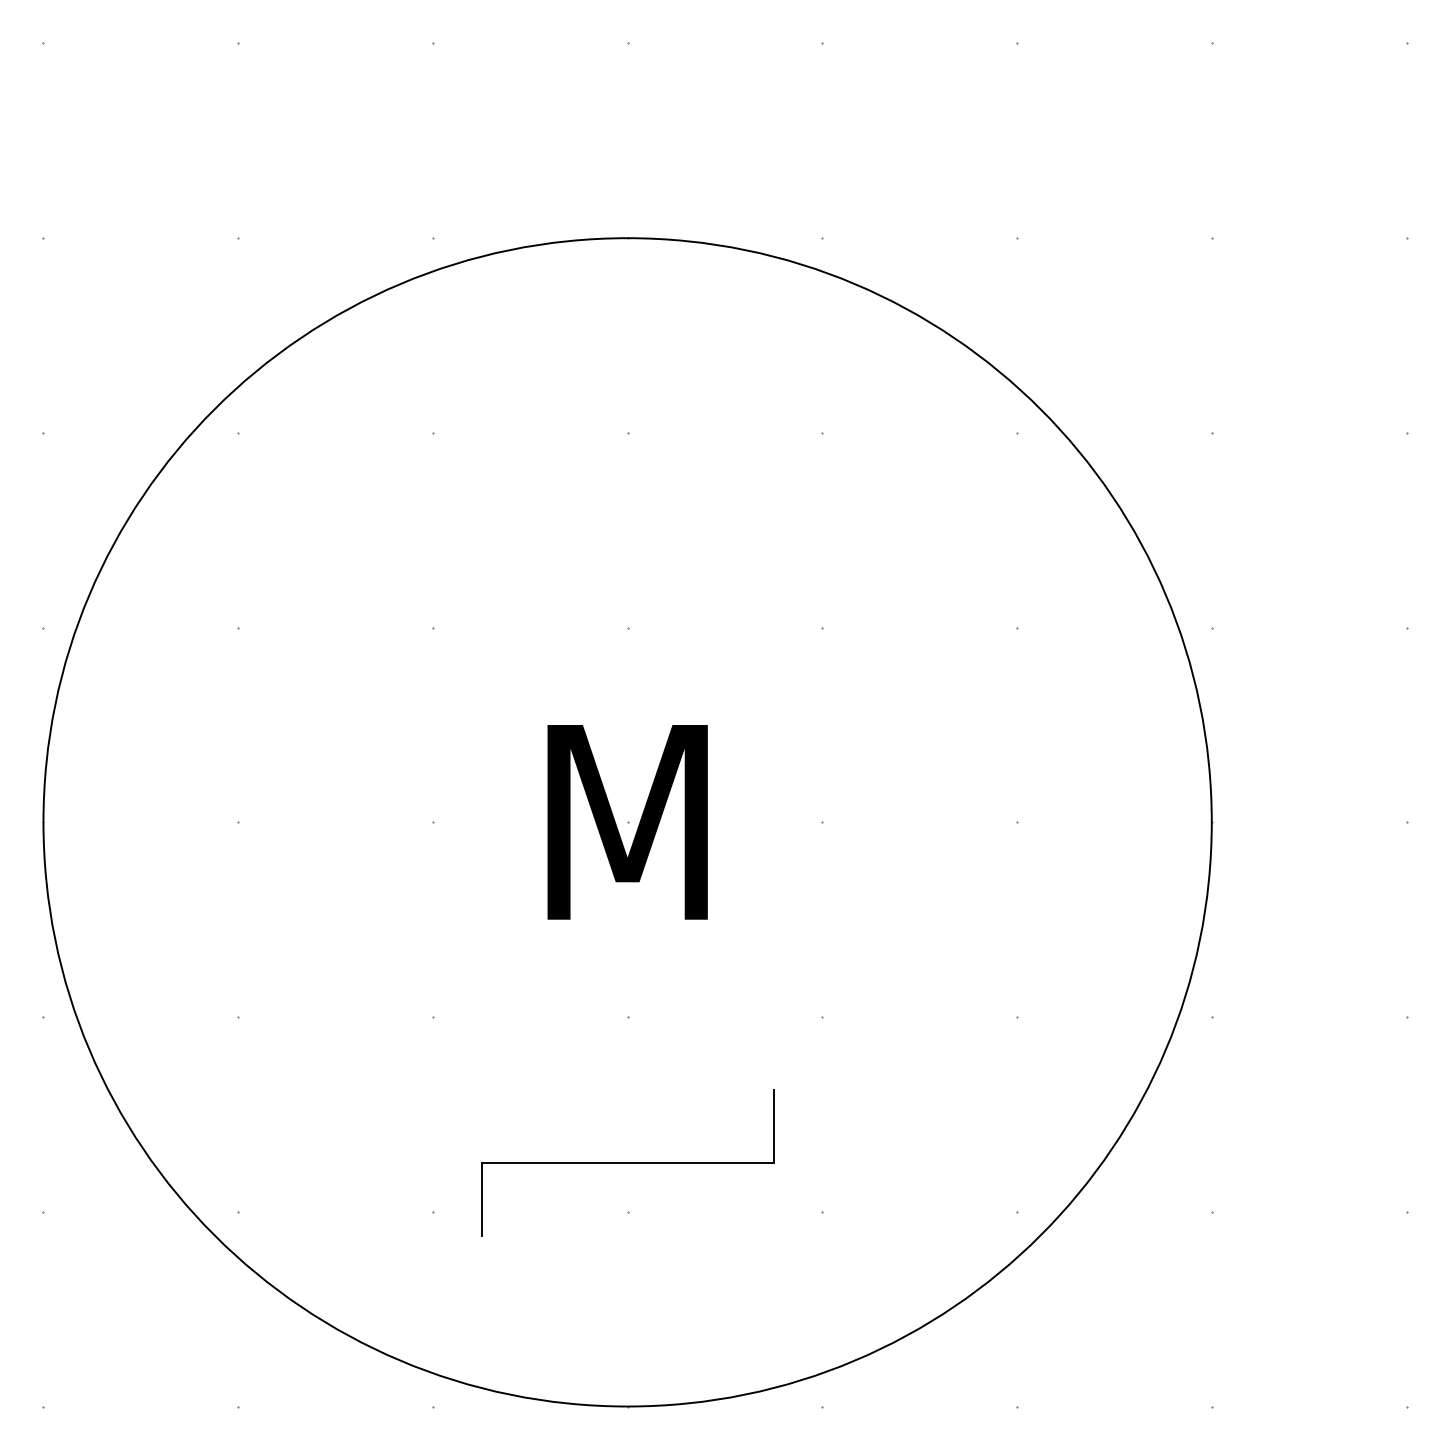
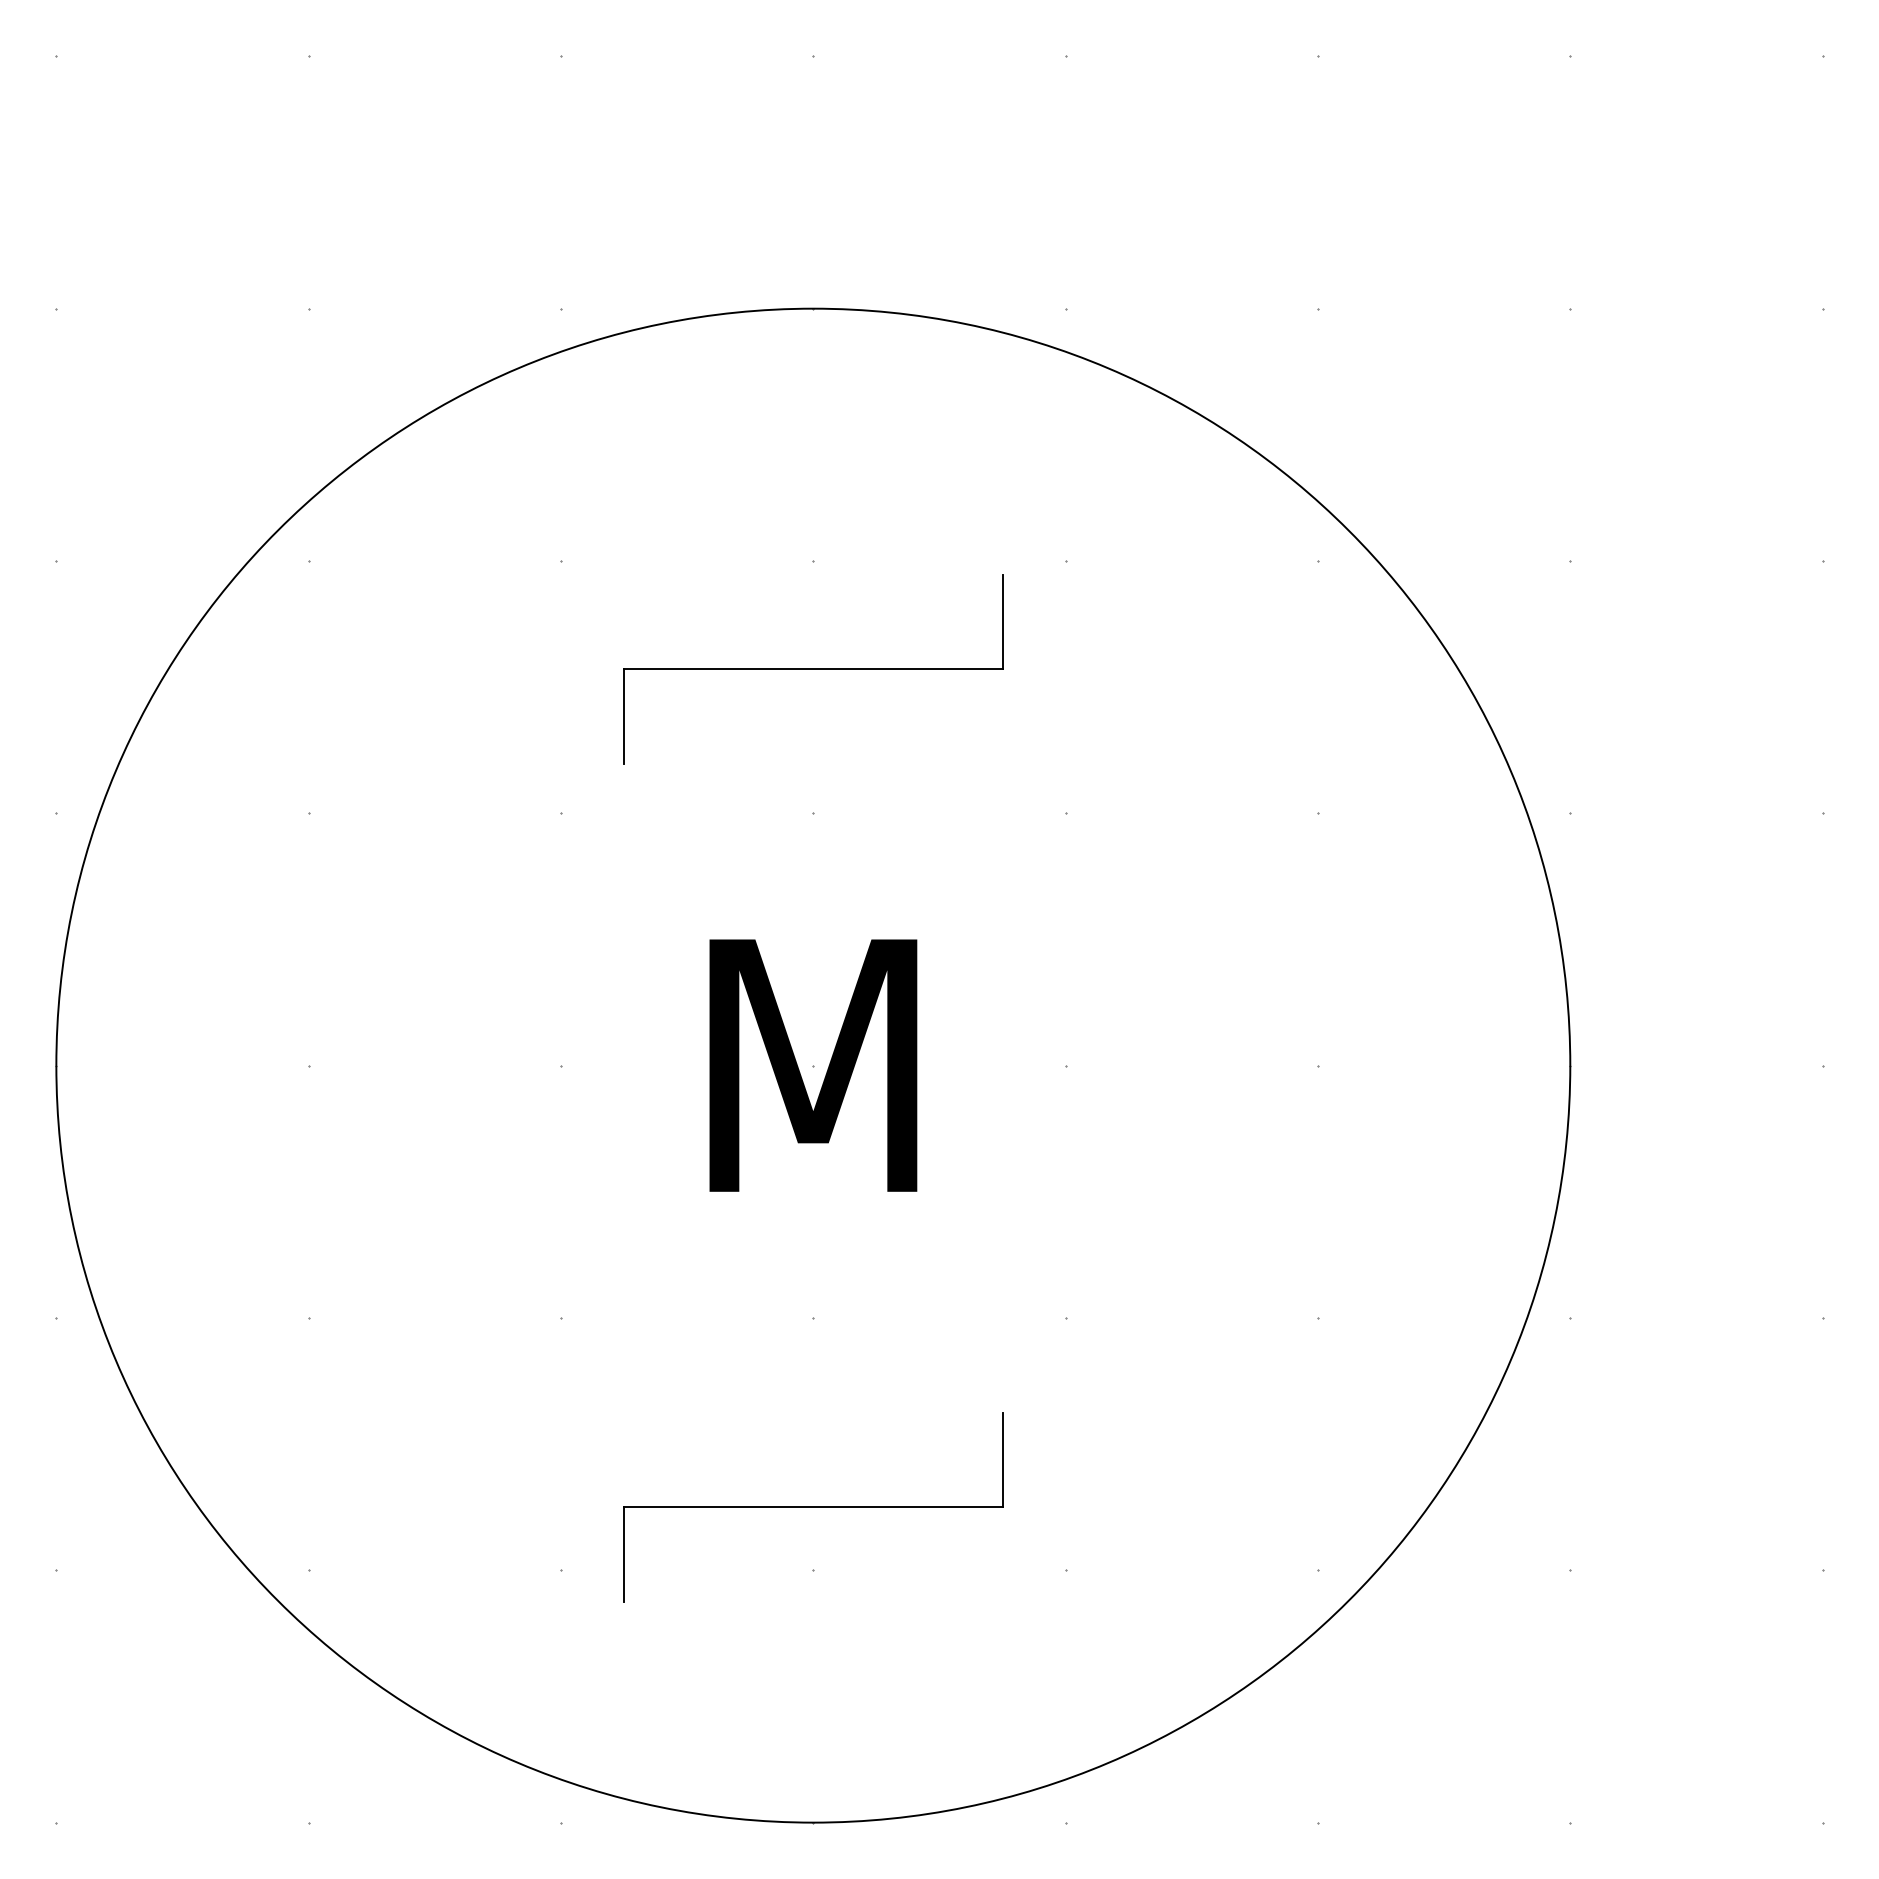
part: (627, 516) -> (813, 669), added

